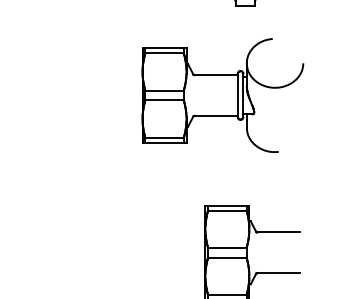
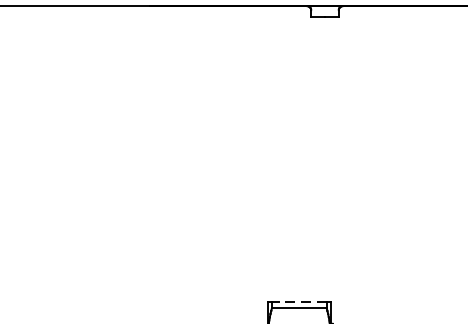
part: (222, 95) -> (292, 144), removed
line: (226, 205) -> (298, 301), solid -> dashed

